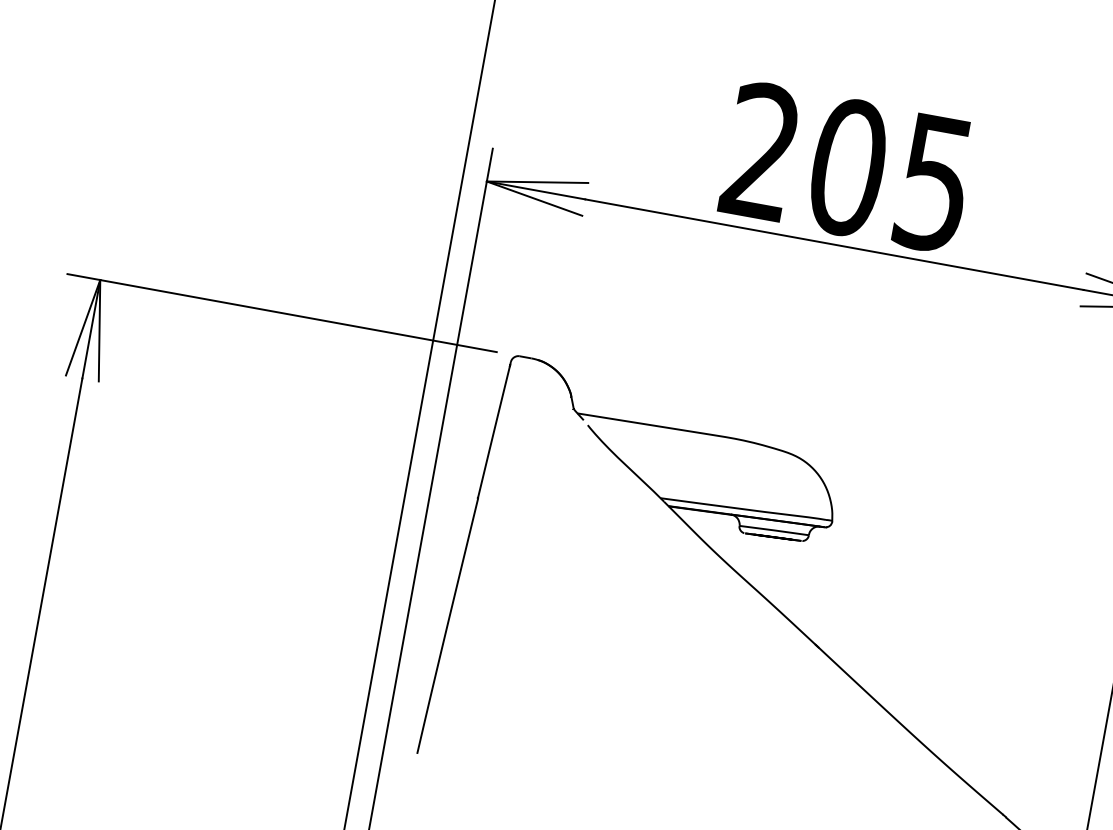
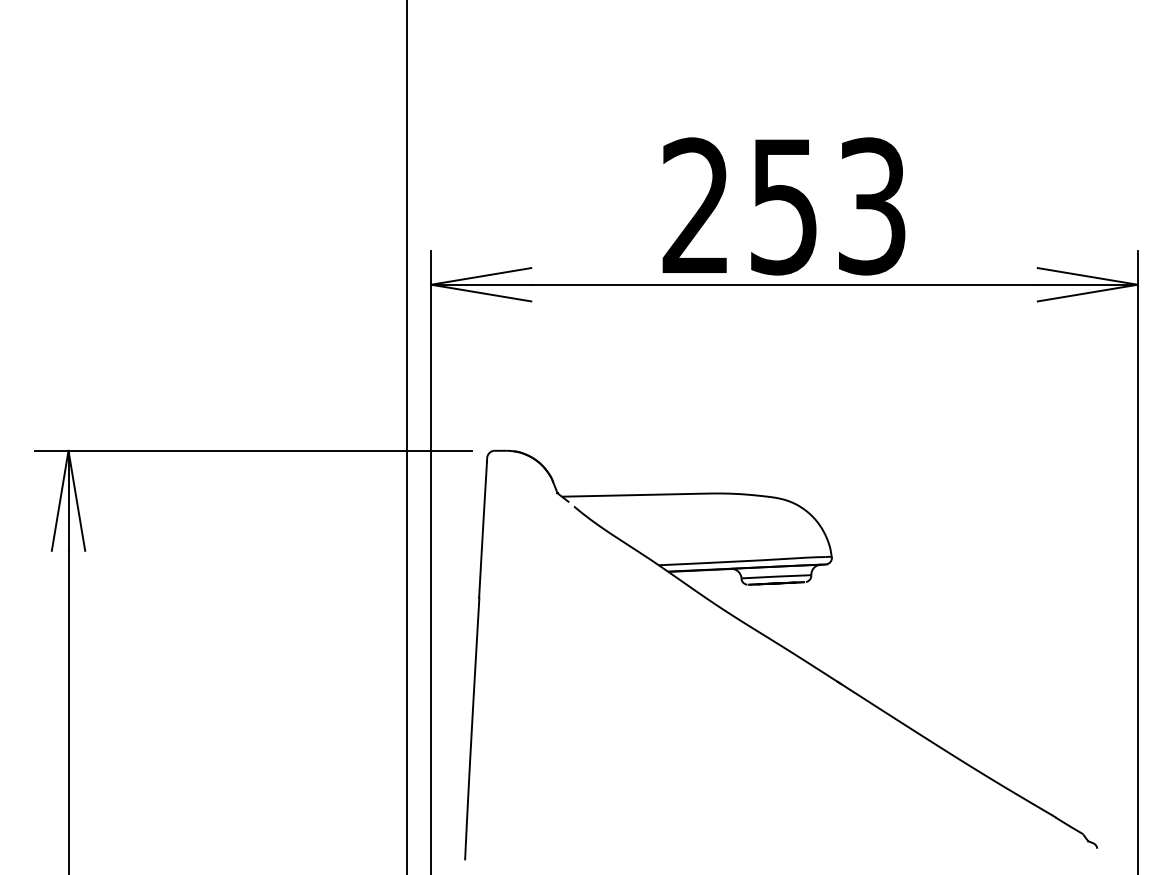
text: (890, 175) -> (827, 206), 205 -> 253

